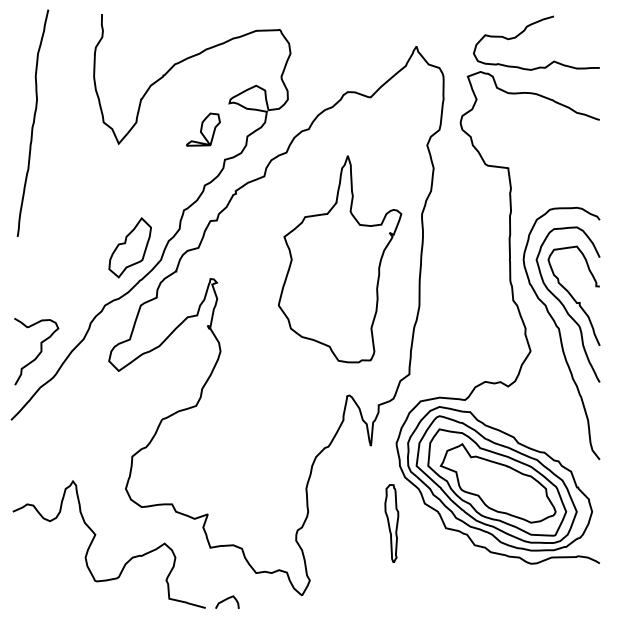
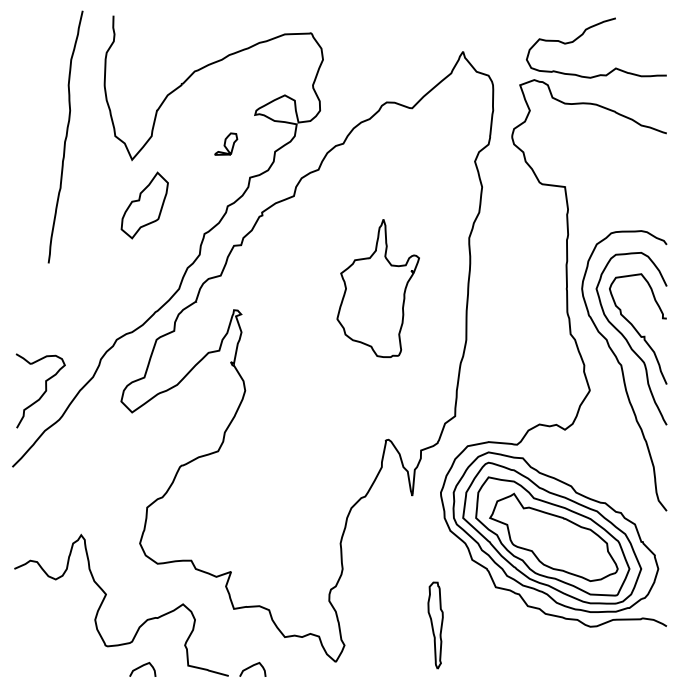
curve: (32, 122) -> (65, 136), moved
part: (203, 129) -> (226, 144), size x0.6
part: (129, 247) -> (144, 205), moved
part: (340, 259) -> (378, 288), size x0.6
part: (391, 523) -> (435, 625), moved
curve: (127, 600) -> (141, 667), added

